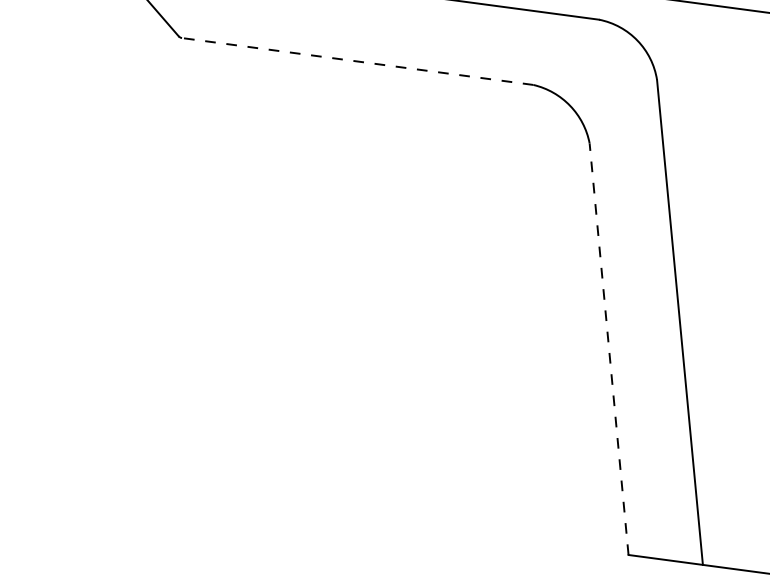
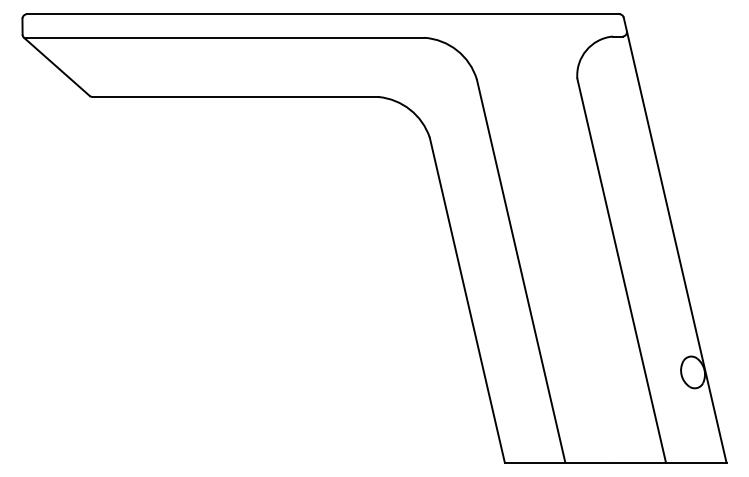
line: (357, 62) -> (235, 97), dashed -> solid
line: (609, 349) -> (467, 300), dashed -> solid

